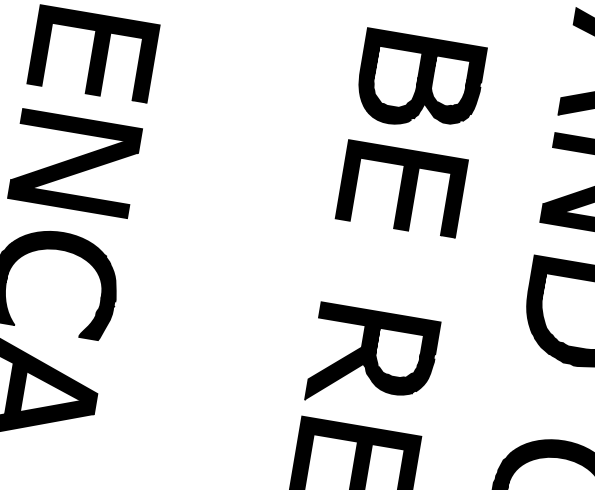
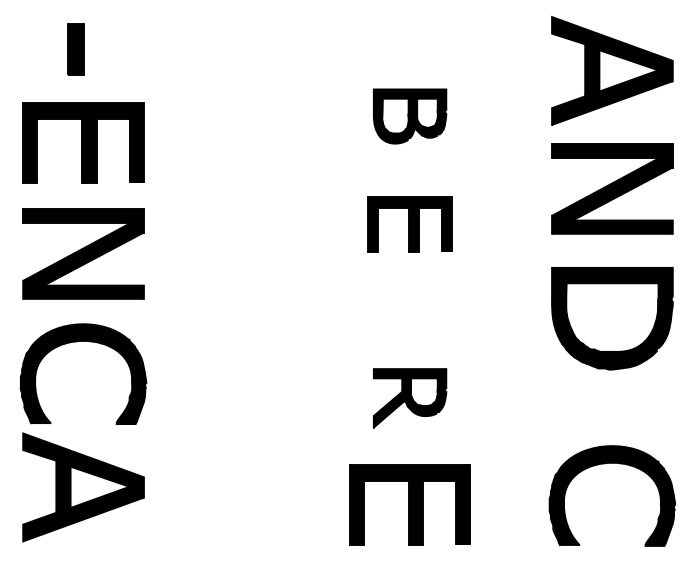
part: (419, 82) -> (409, 116), size x0.6
part: (401, 189) -> (409, 224), size x0.7
part: (372, 360) -> (409, 398), size x0.6

